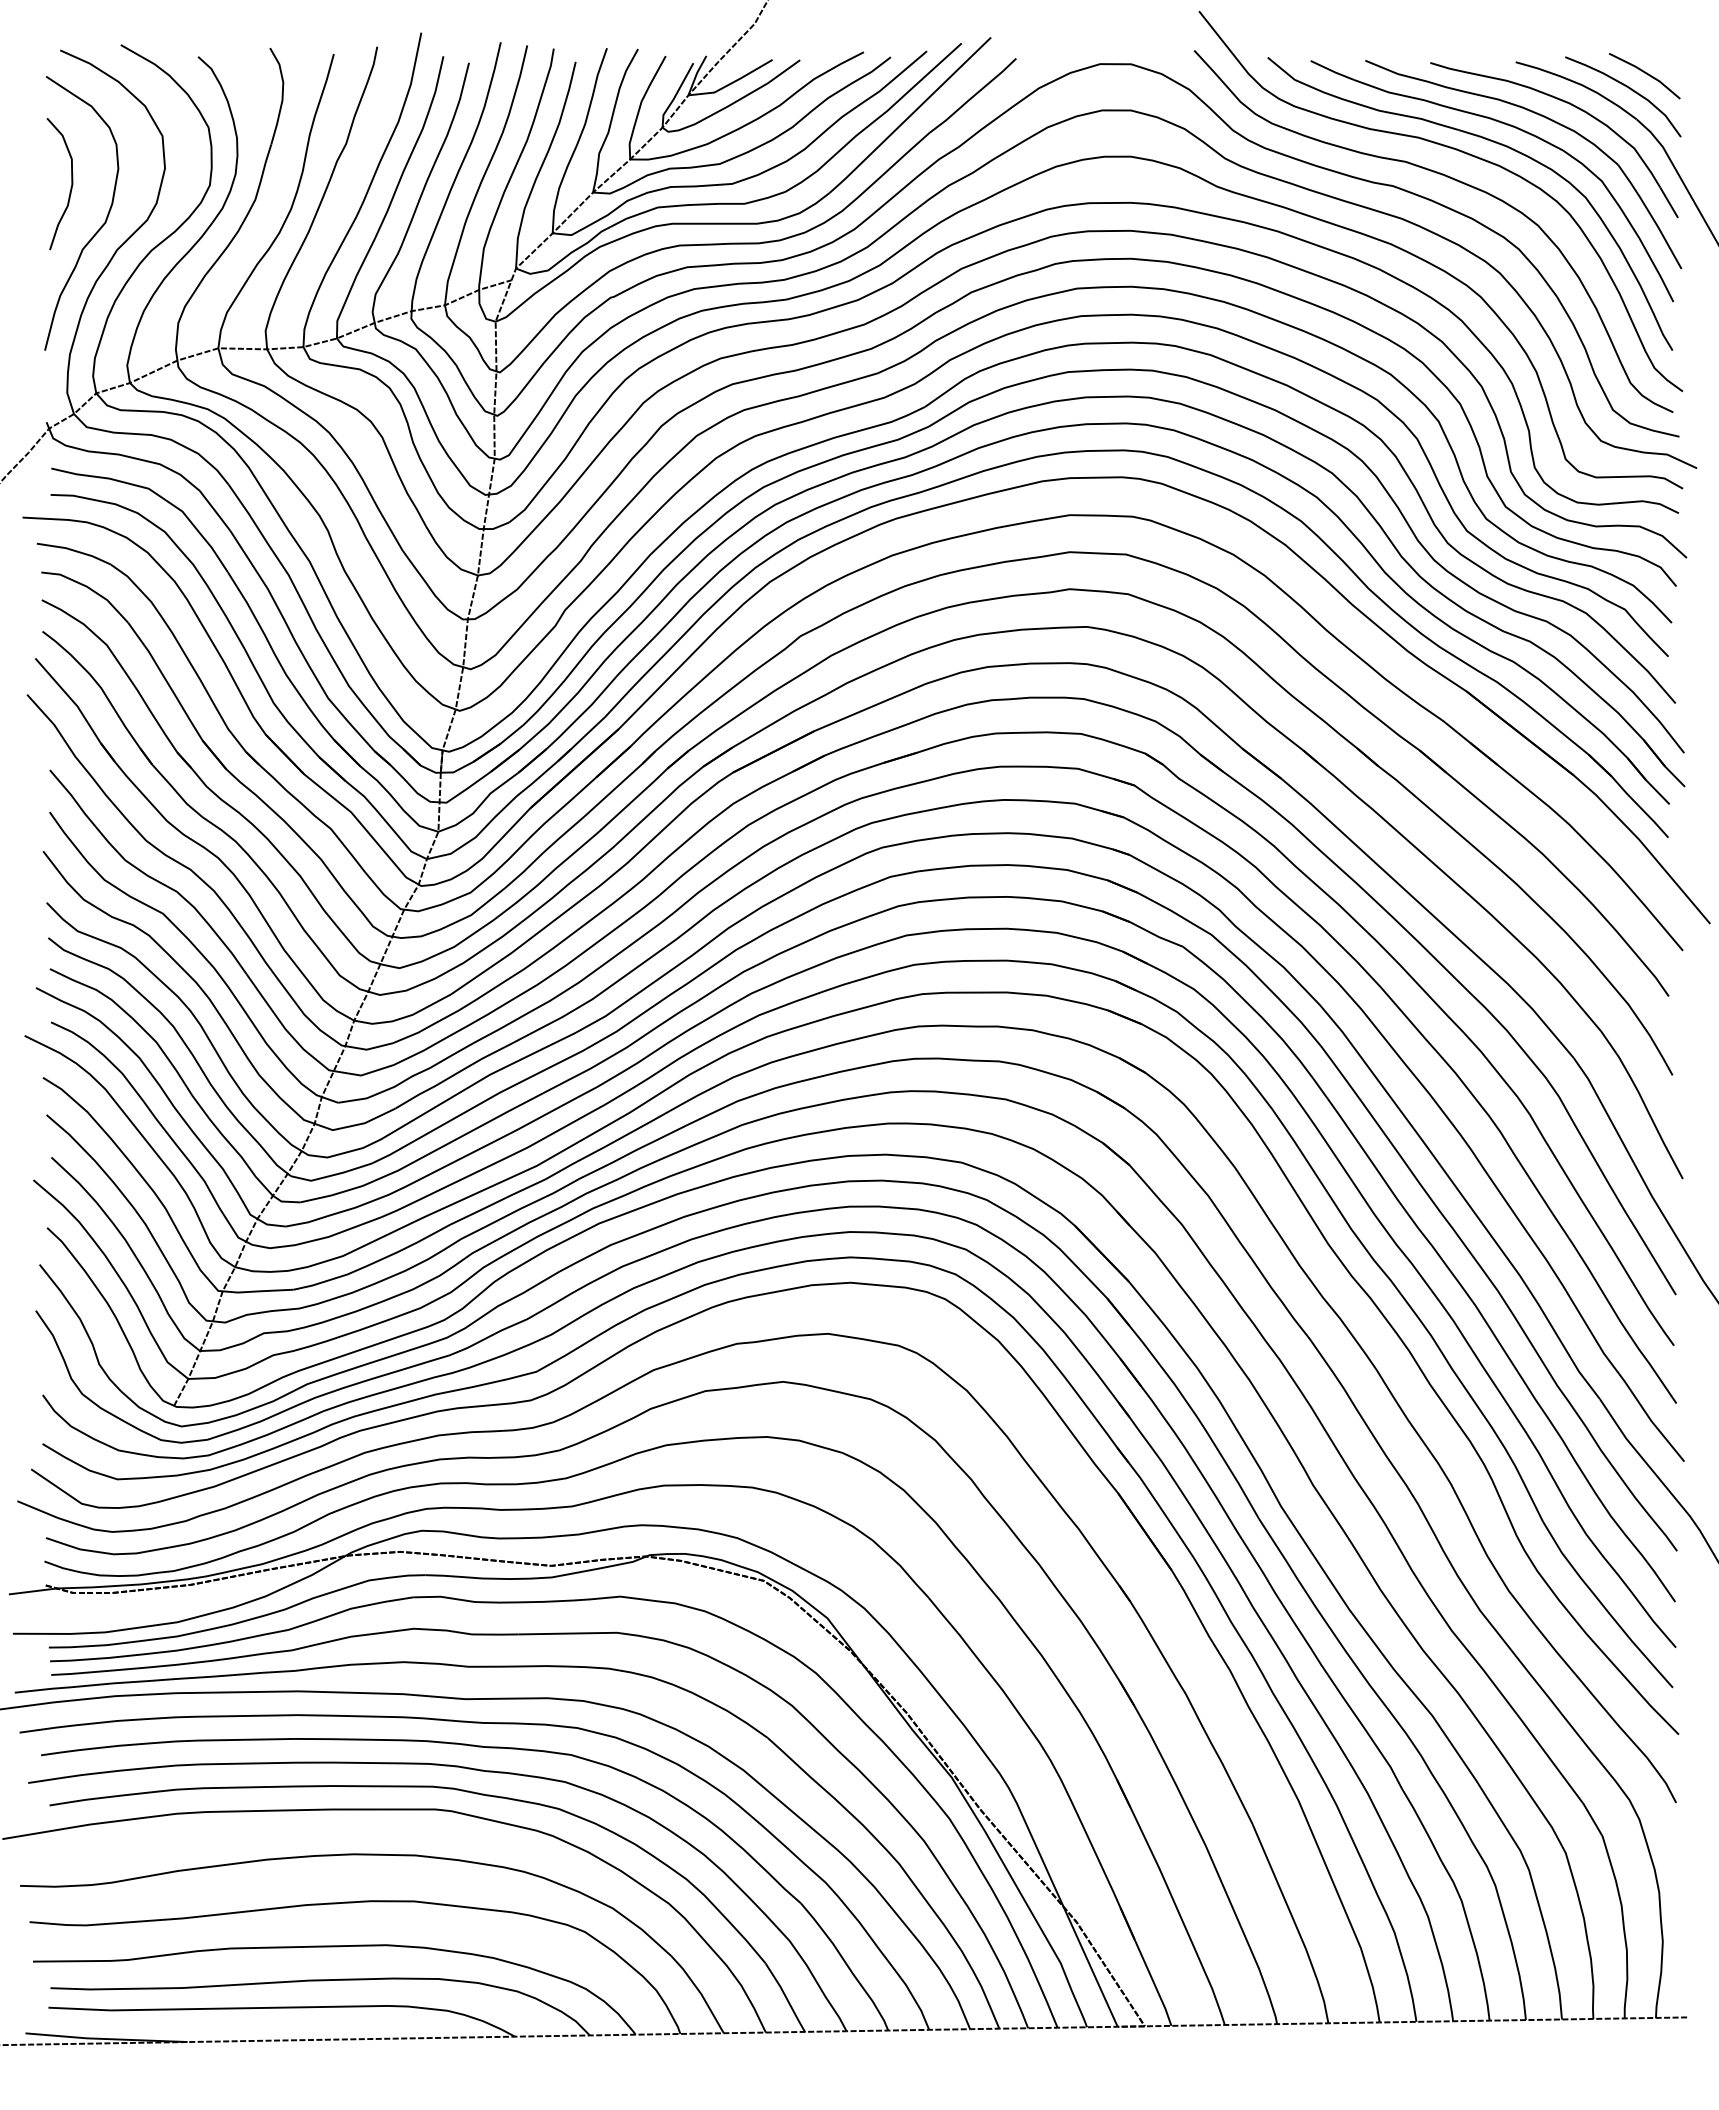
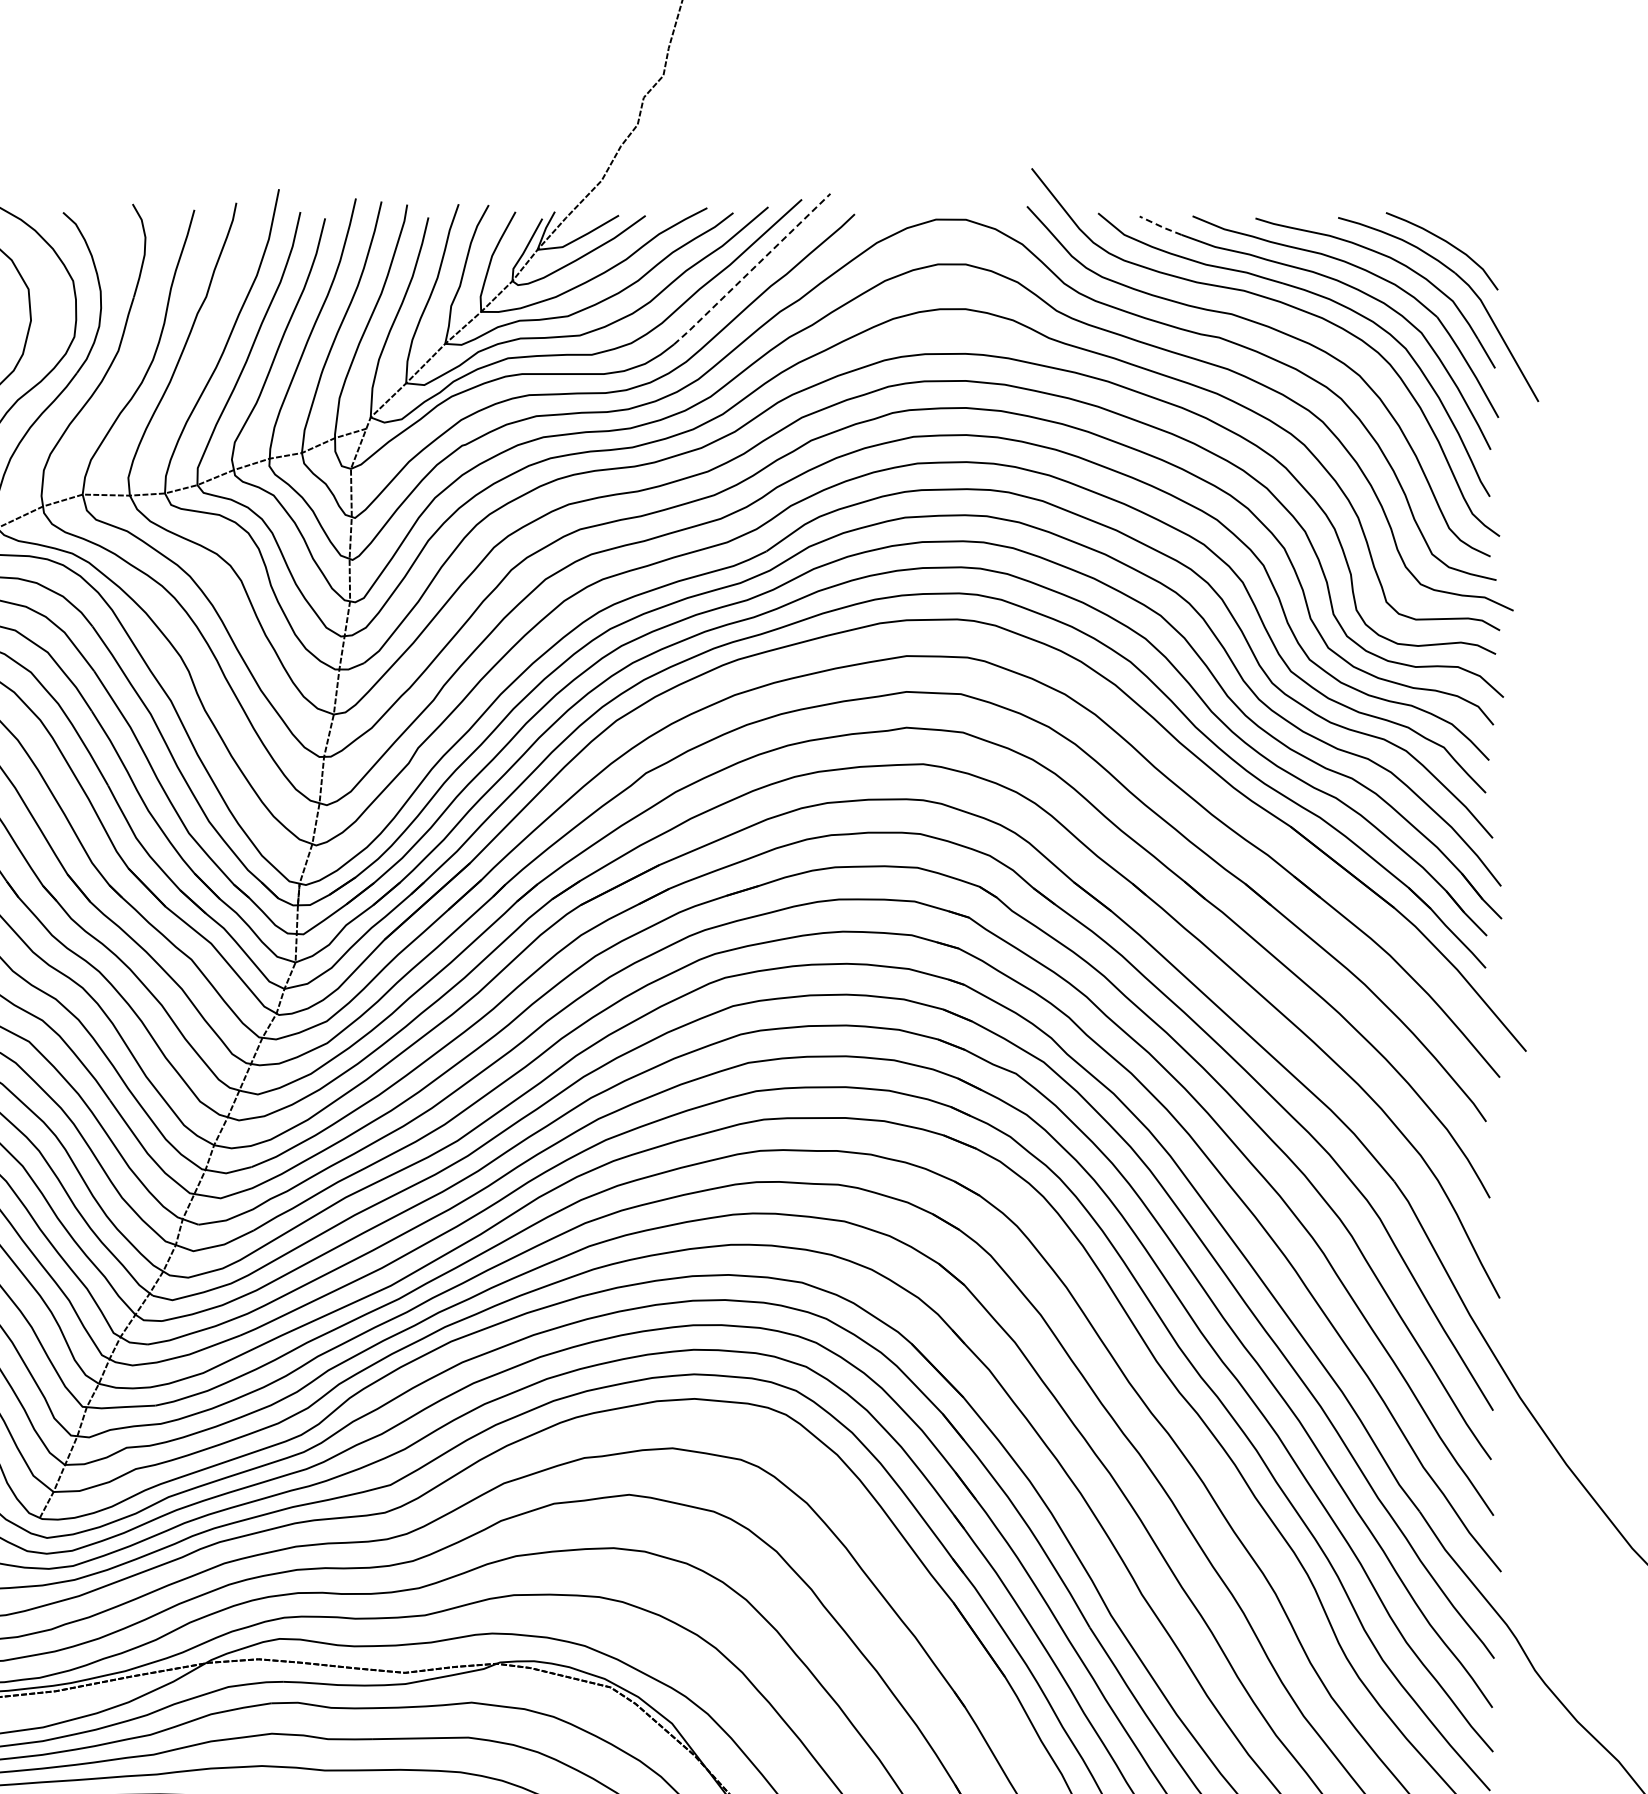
line: (1332, 71) -> (1160, 226), solid -> dashed
line: (1646, 74) -> (1464, 229), removed
line: (910, 115) -> (752, 269), solid -> dashed

